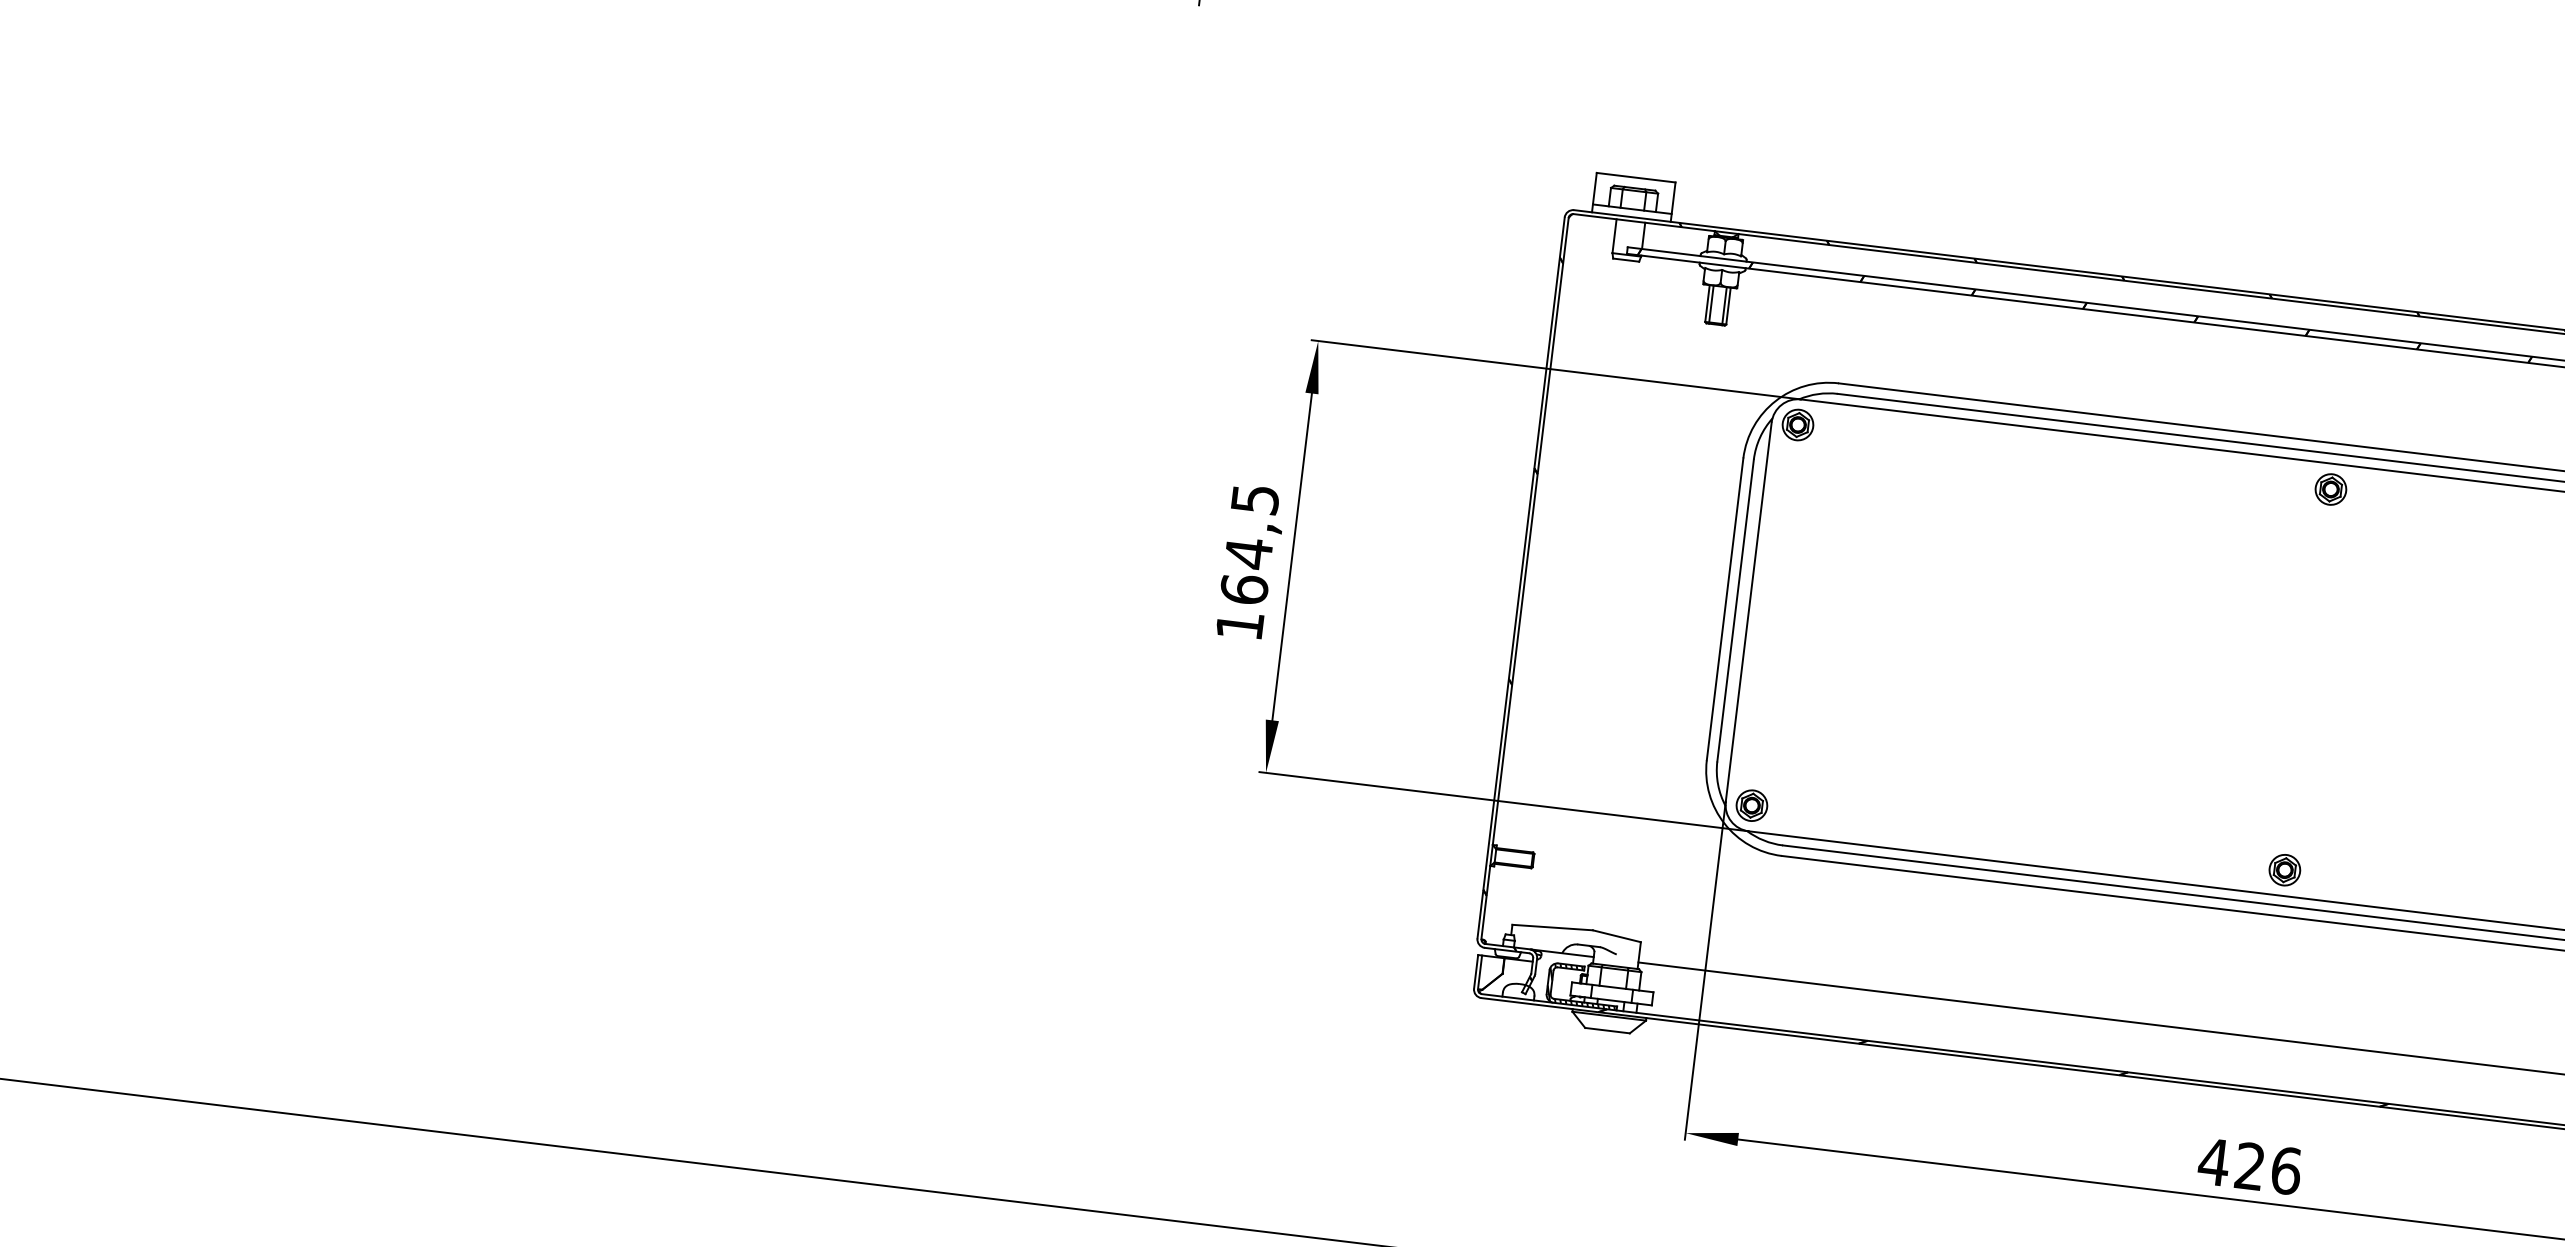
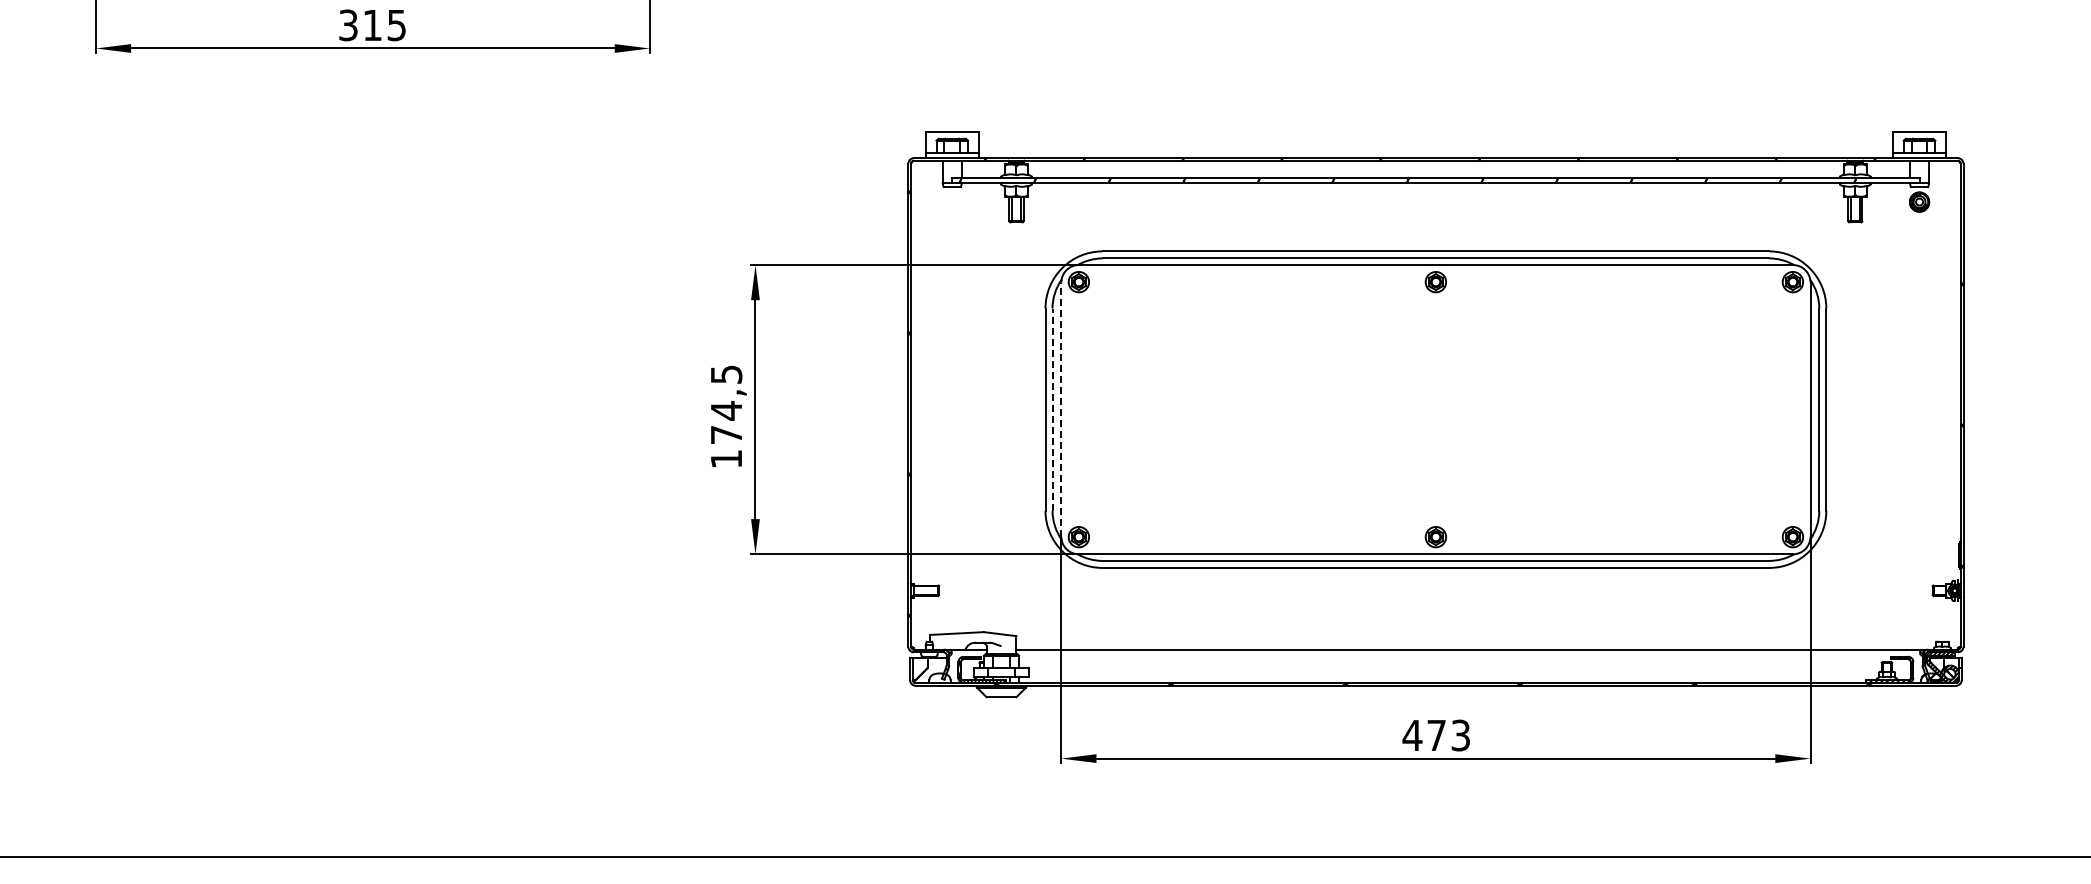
text: (1244, 588) -> (726, 434), 164,5 -> 174,5
line: (1735, 610) -> (1052, 409), solid -> dashed
line: (1749, 611) -> (1061, 409), solid -> dashed
text: (2267, 1168) -> (1448, 735), 426 -> 473

